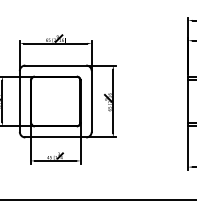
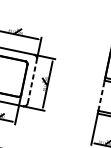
line: (91, 101) -> (32, 81), solid -> dashed
line: (188, 101) -> (101, 95), solid -> dashed

